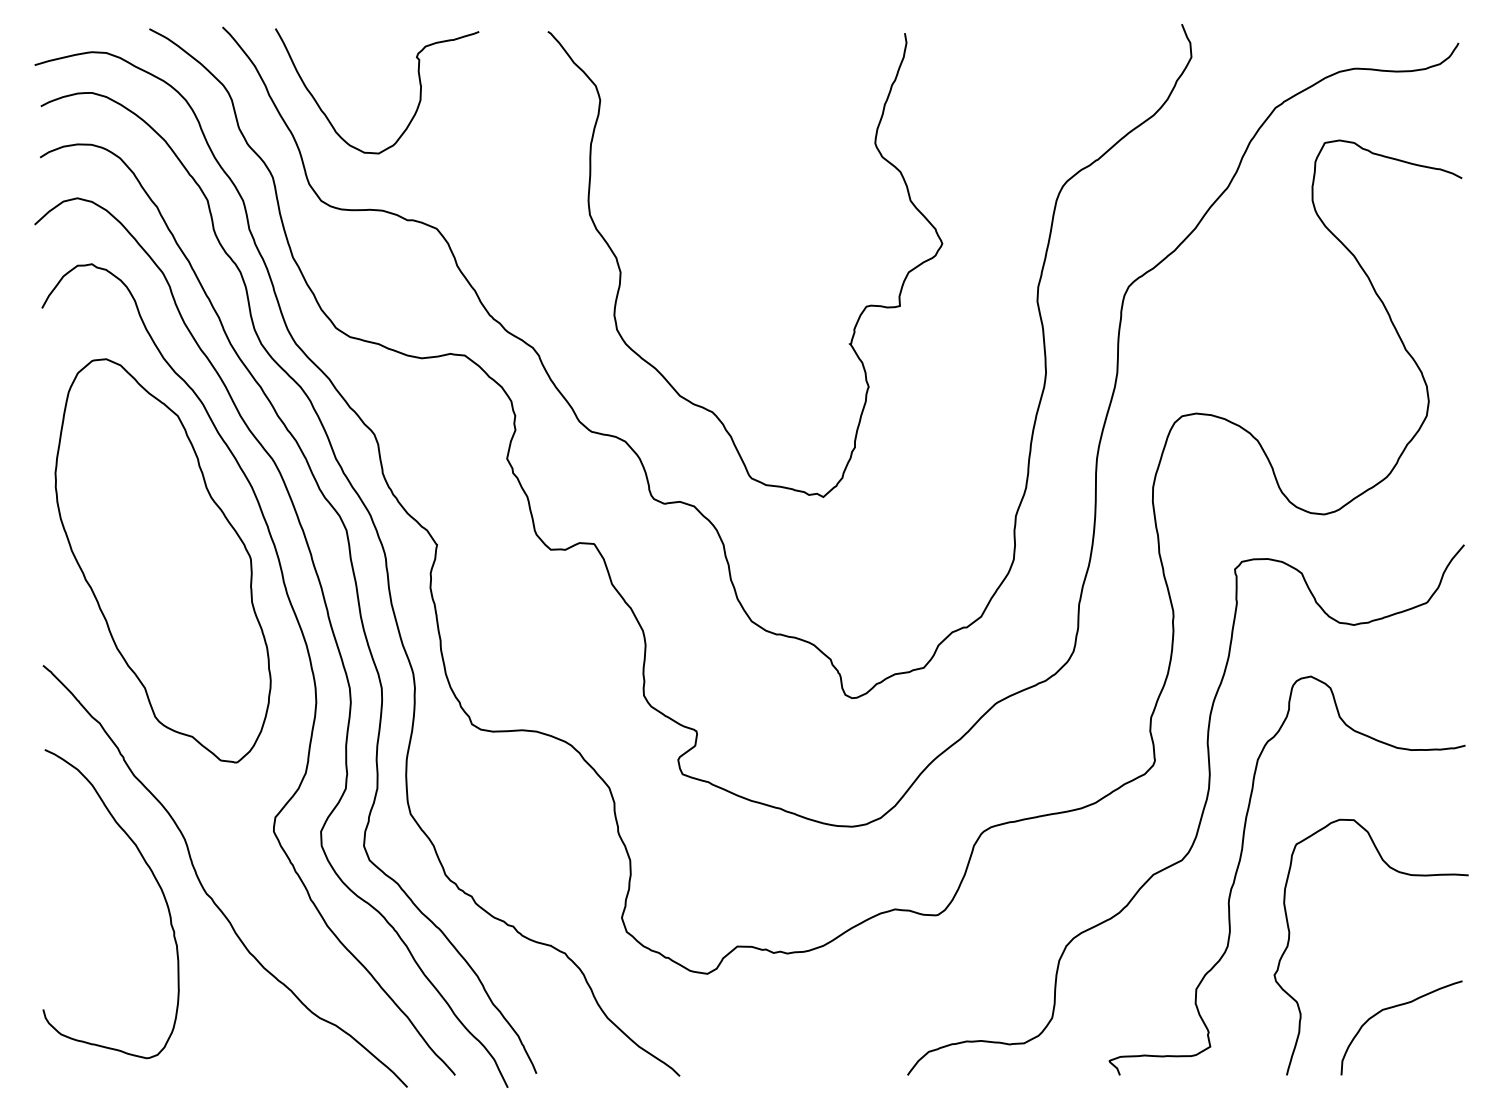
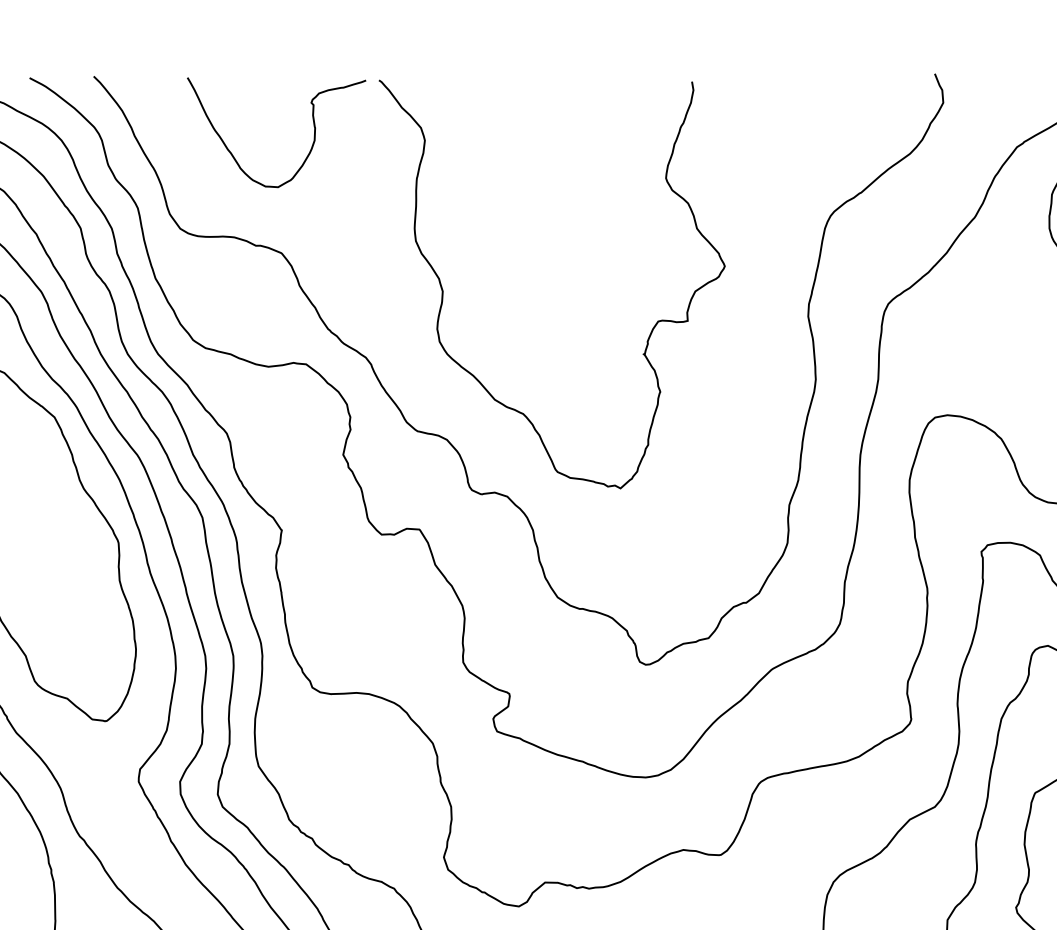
curve: (419, 92) -> (313, 133), moved

